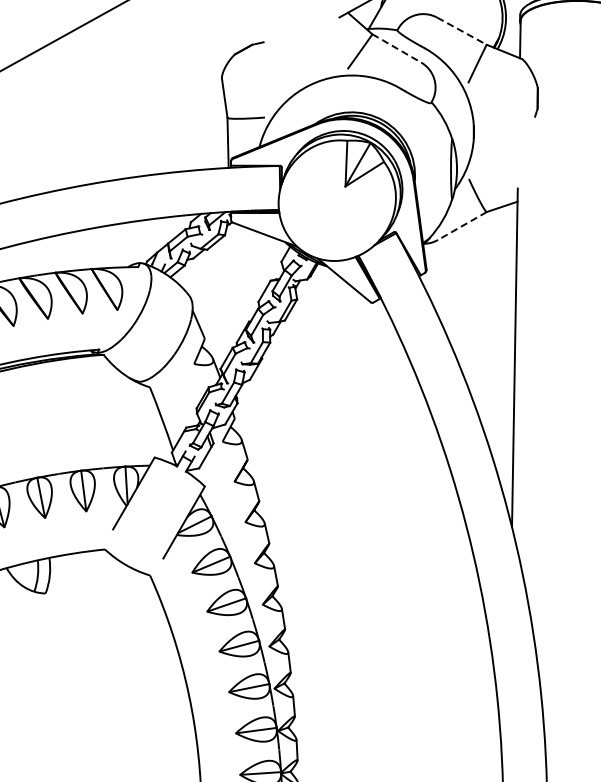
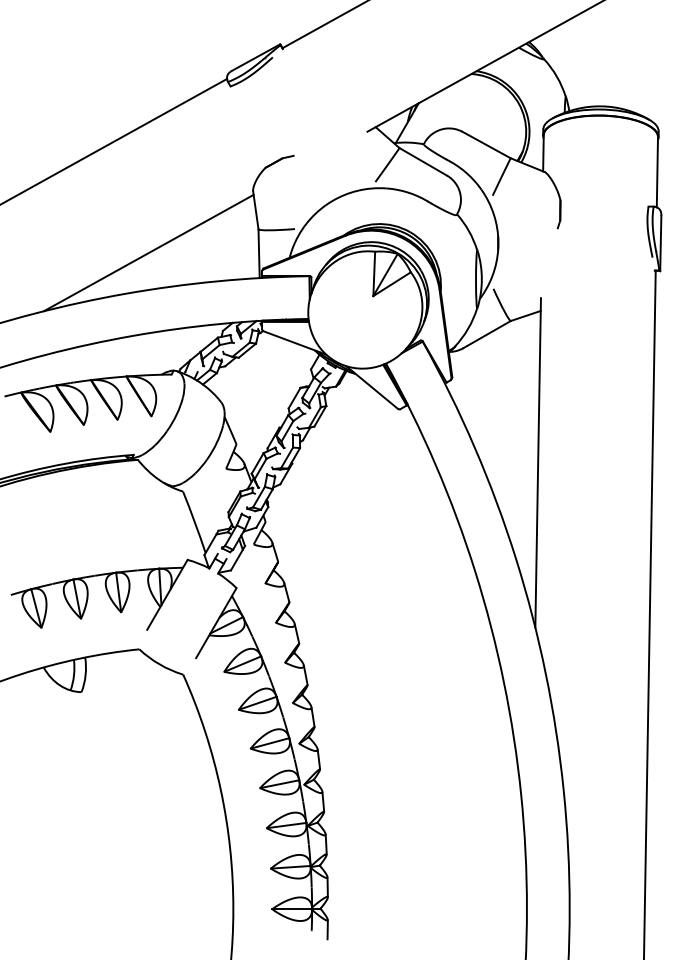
line: (462, 31) -> (487, 145), dashed -> solid
line: (397, 49) -> (423, 162), dashed -> solid
line: (114, 141) -> (148, 252), added
line: (461, 225) -> (486, 334), dashed -> solid

